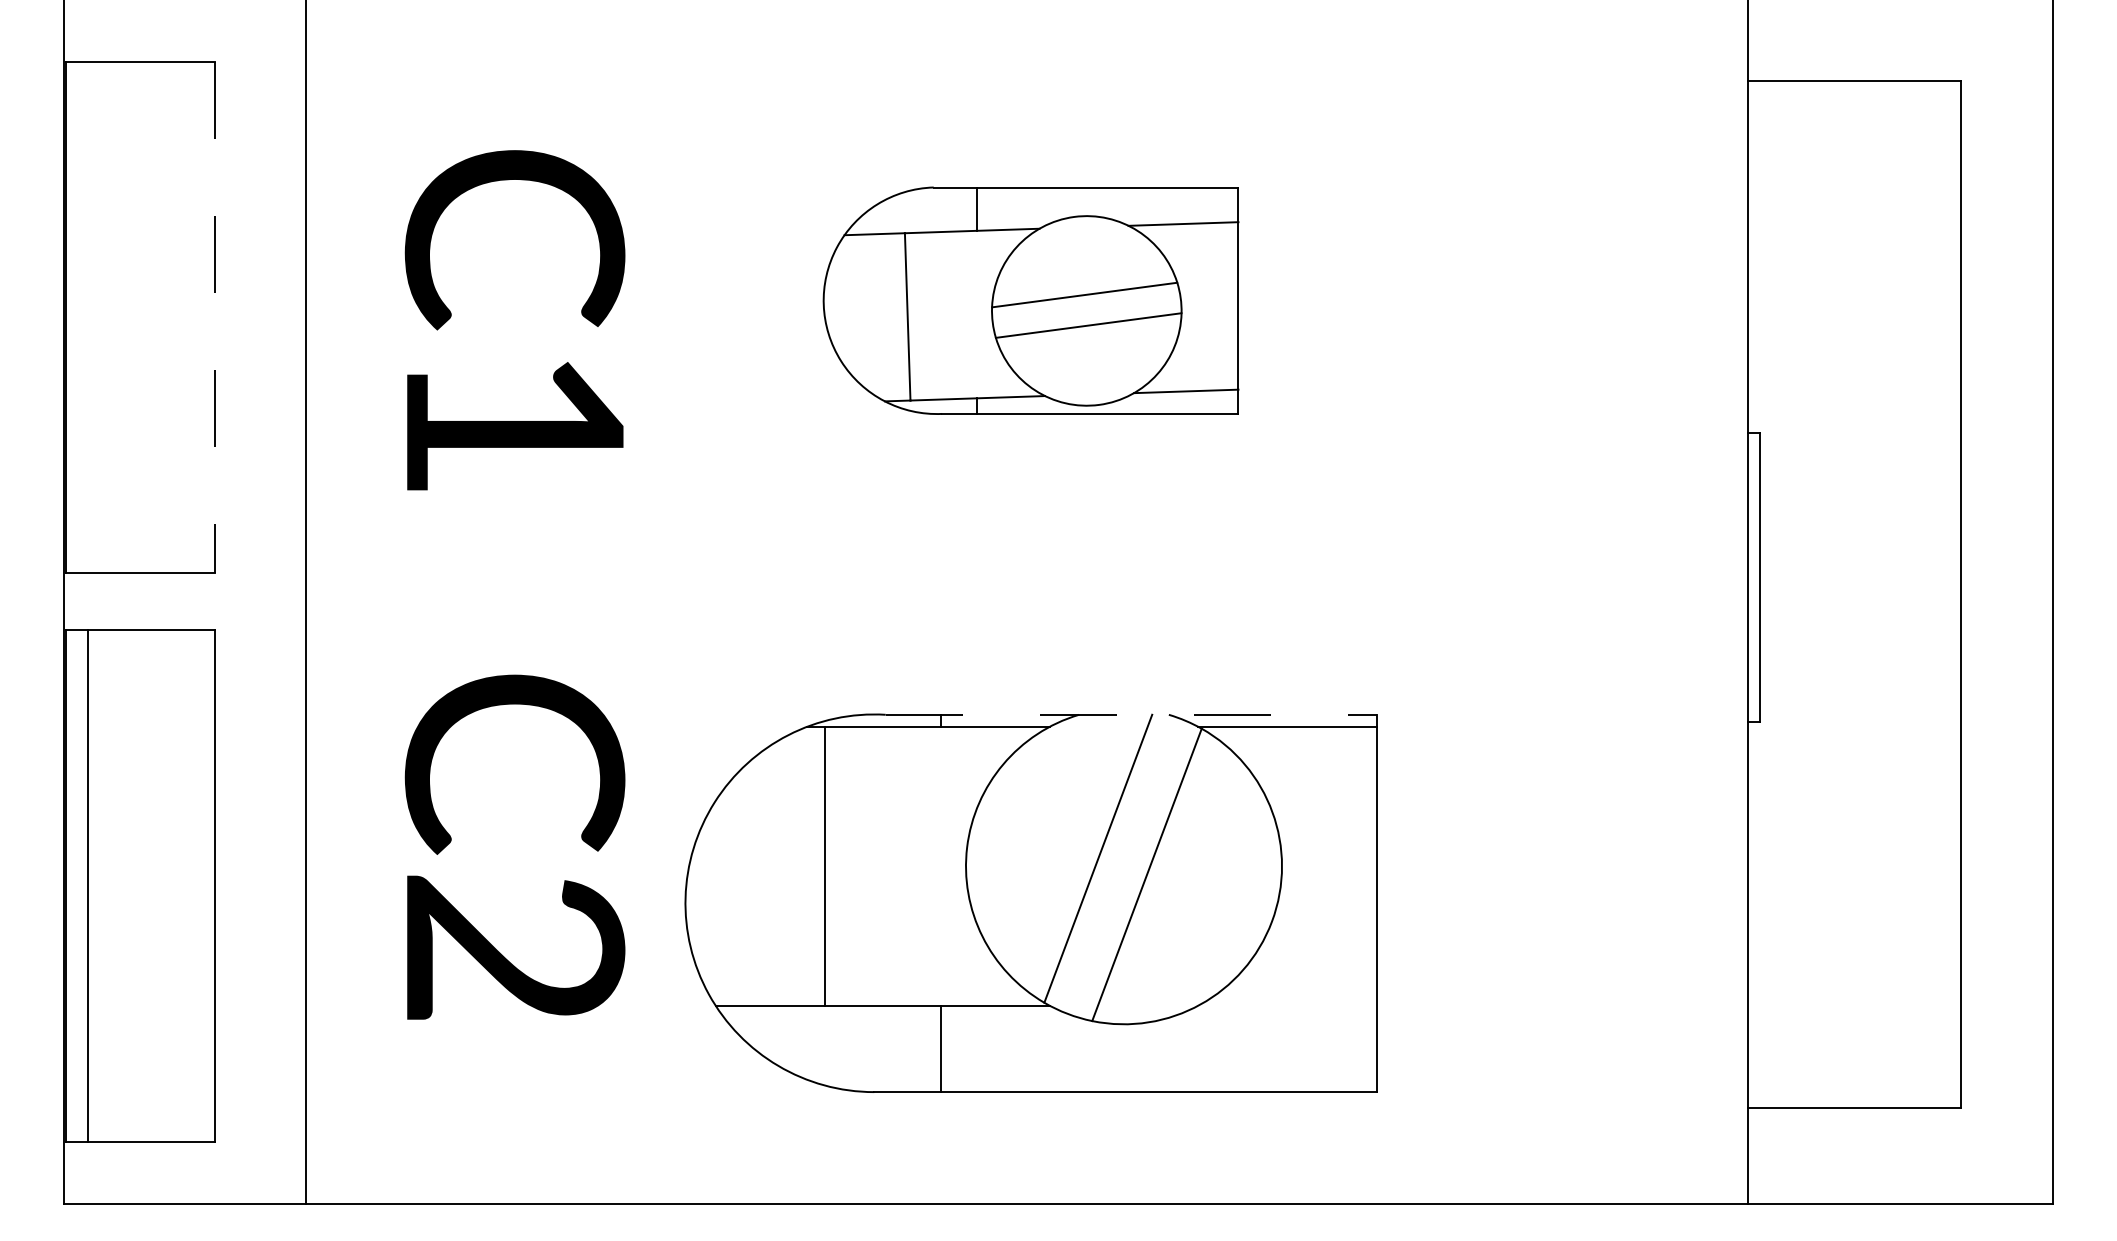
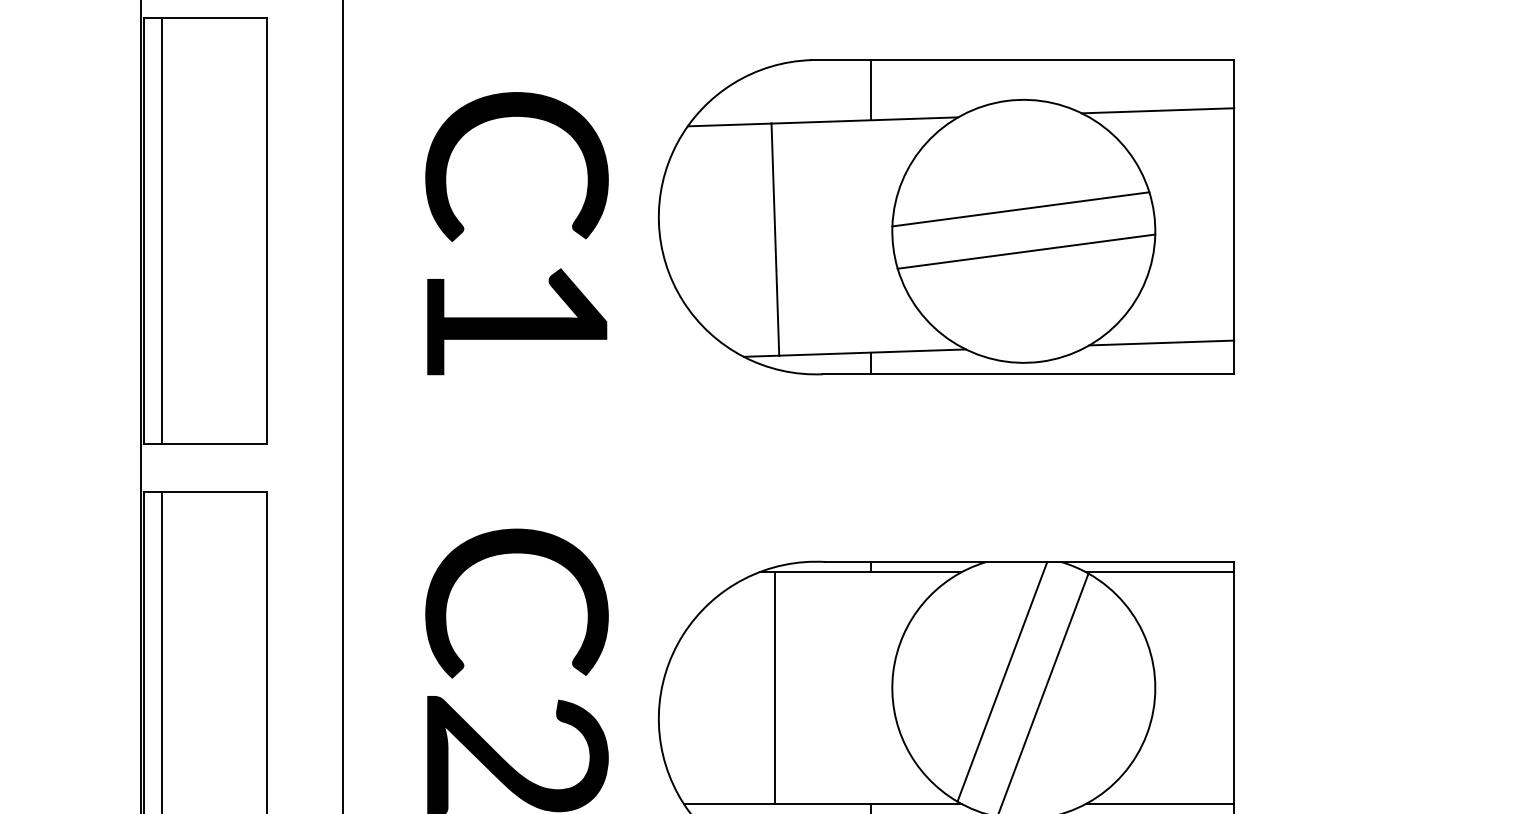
part: (1030, 300) -> (945, 217), size x1.67
line: (88, 317) -> (161, 231), added
line: (215, 317) -> (267, 231), dashed -> solid
line: (1131, 714) -> (1030, 561), dashed -> solid
line: (1287, 1005) -> (1159, 803), added

